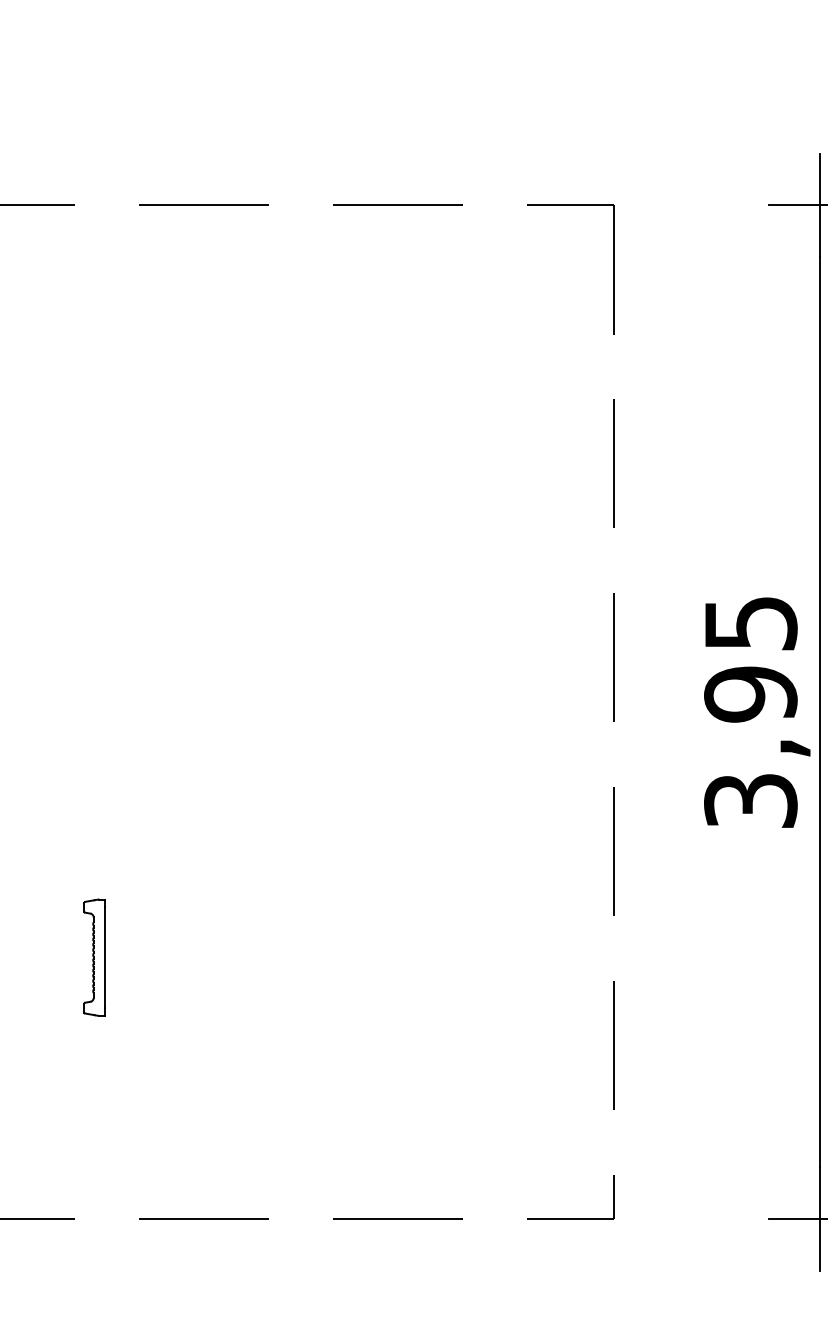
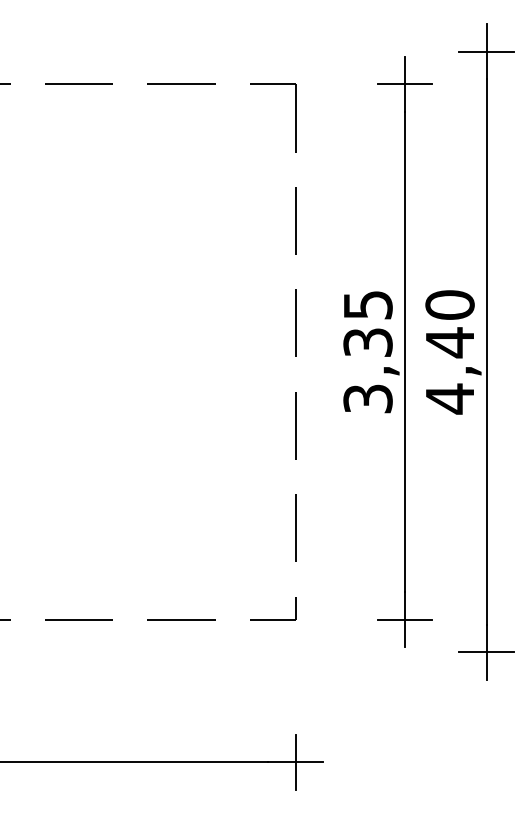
text: (749, 694) -> (367, 342), 3,95 -> 3,35
part: (93, 957) -> (20, 481), removed

